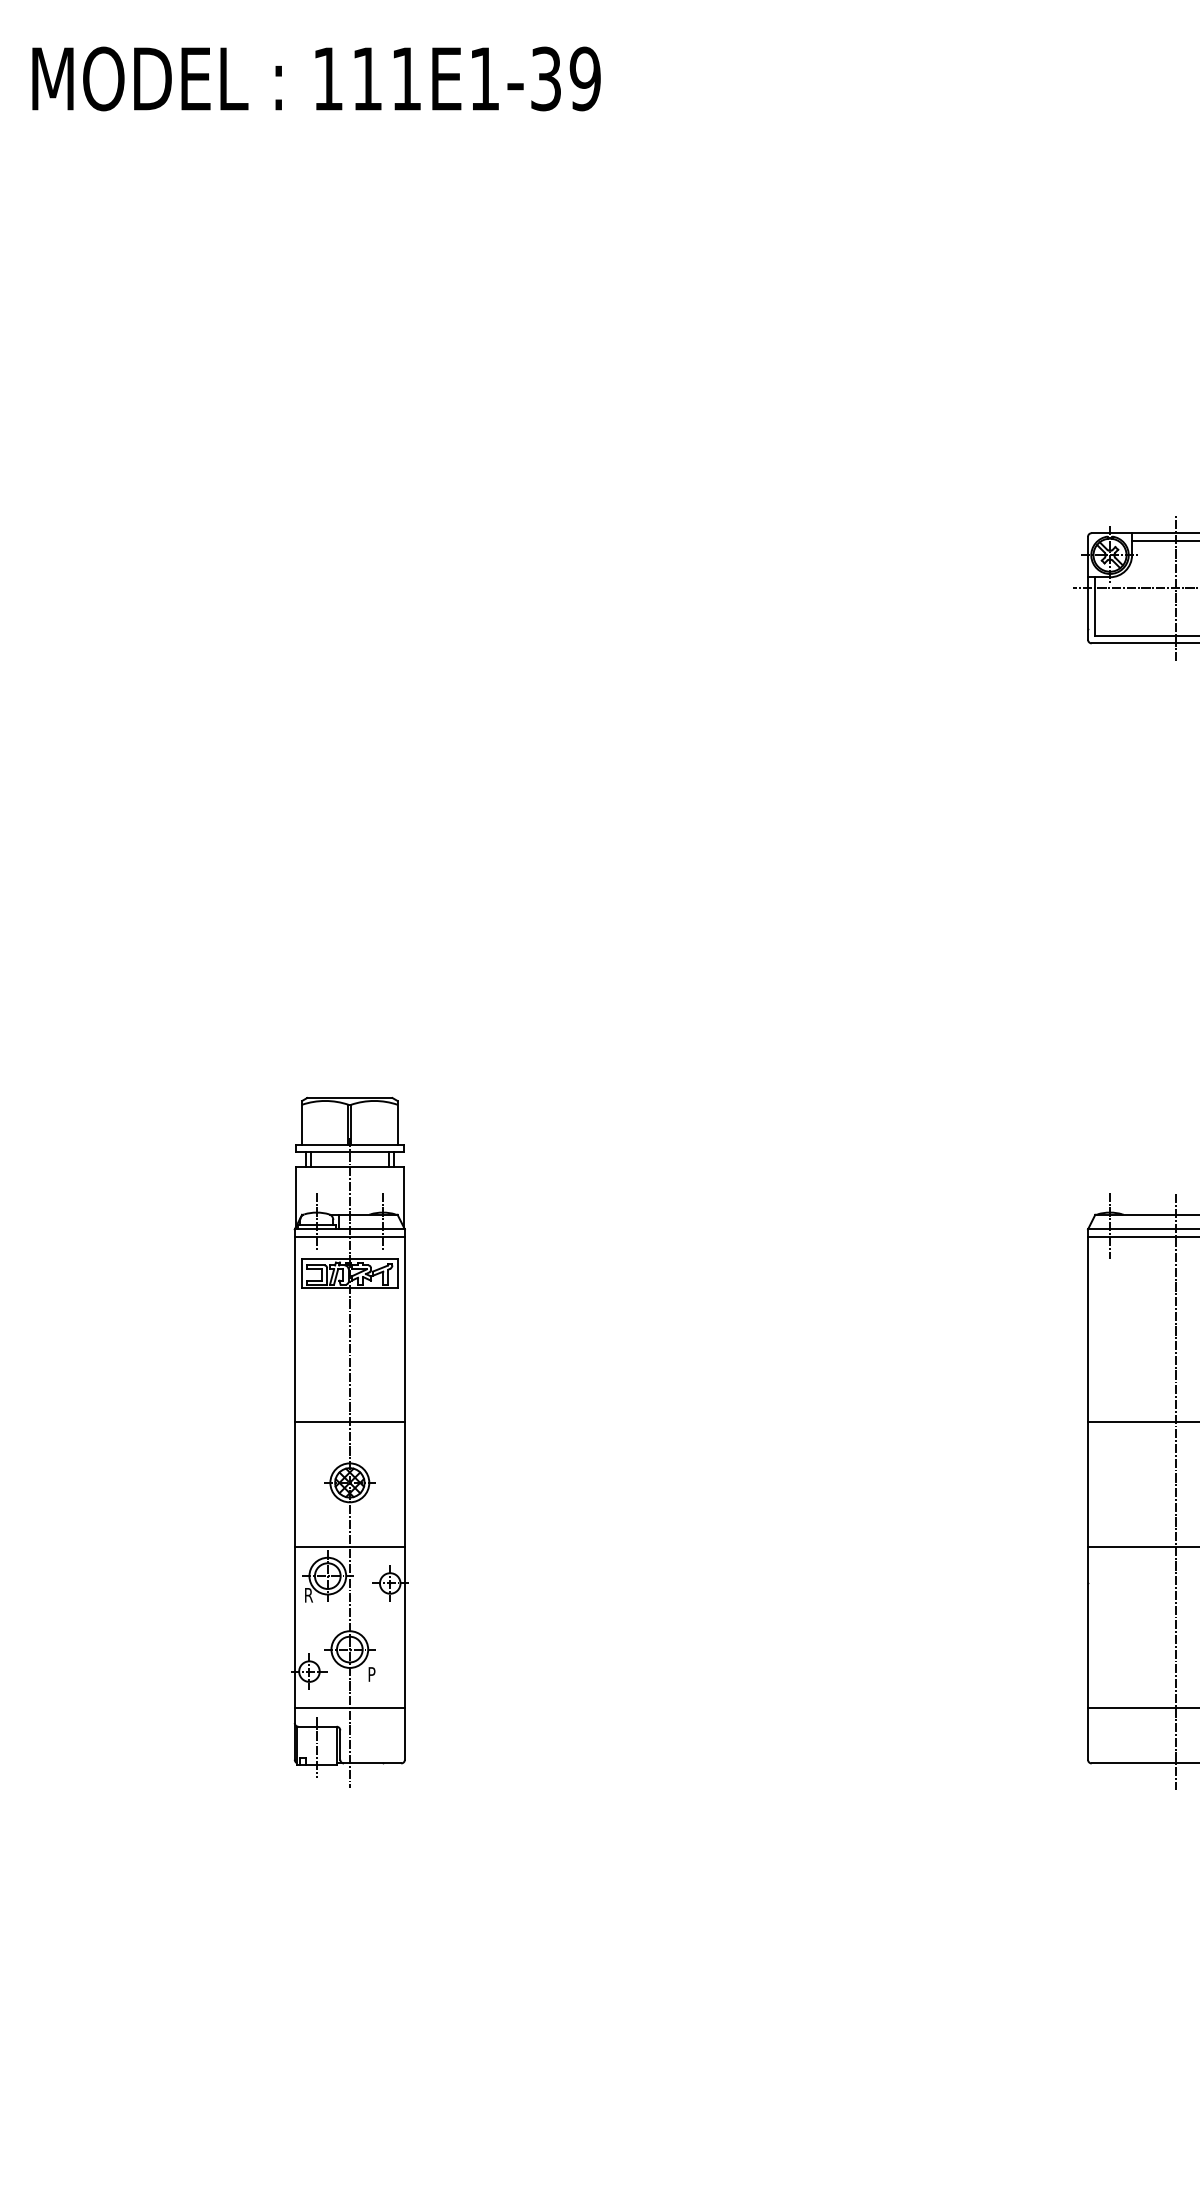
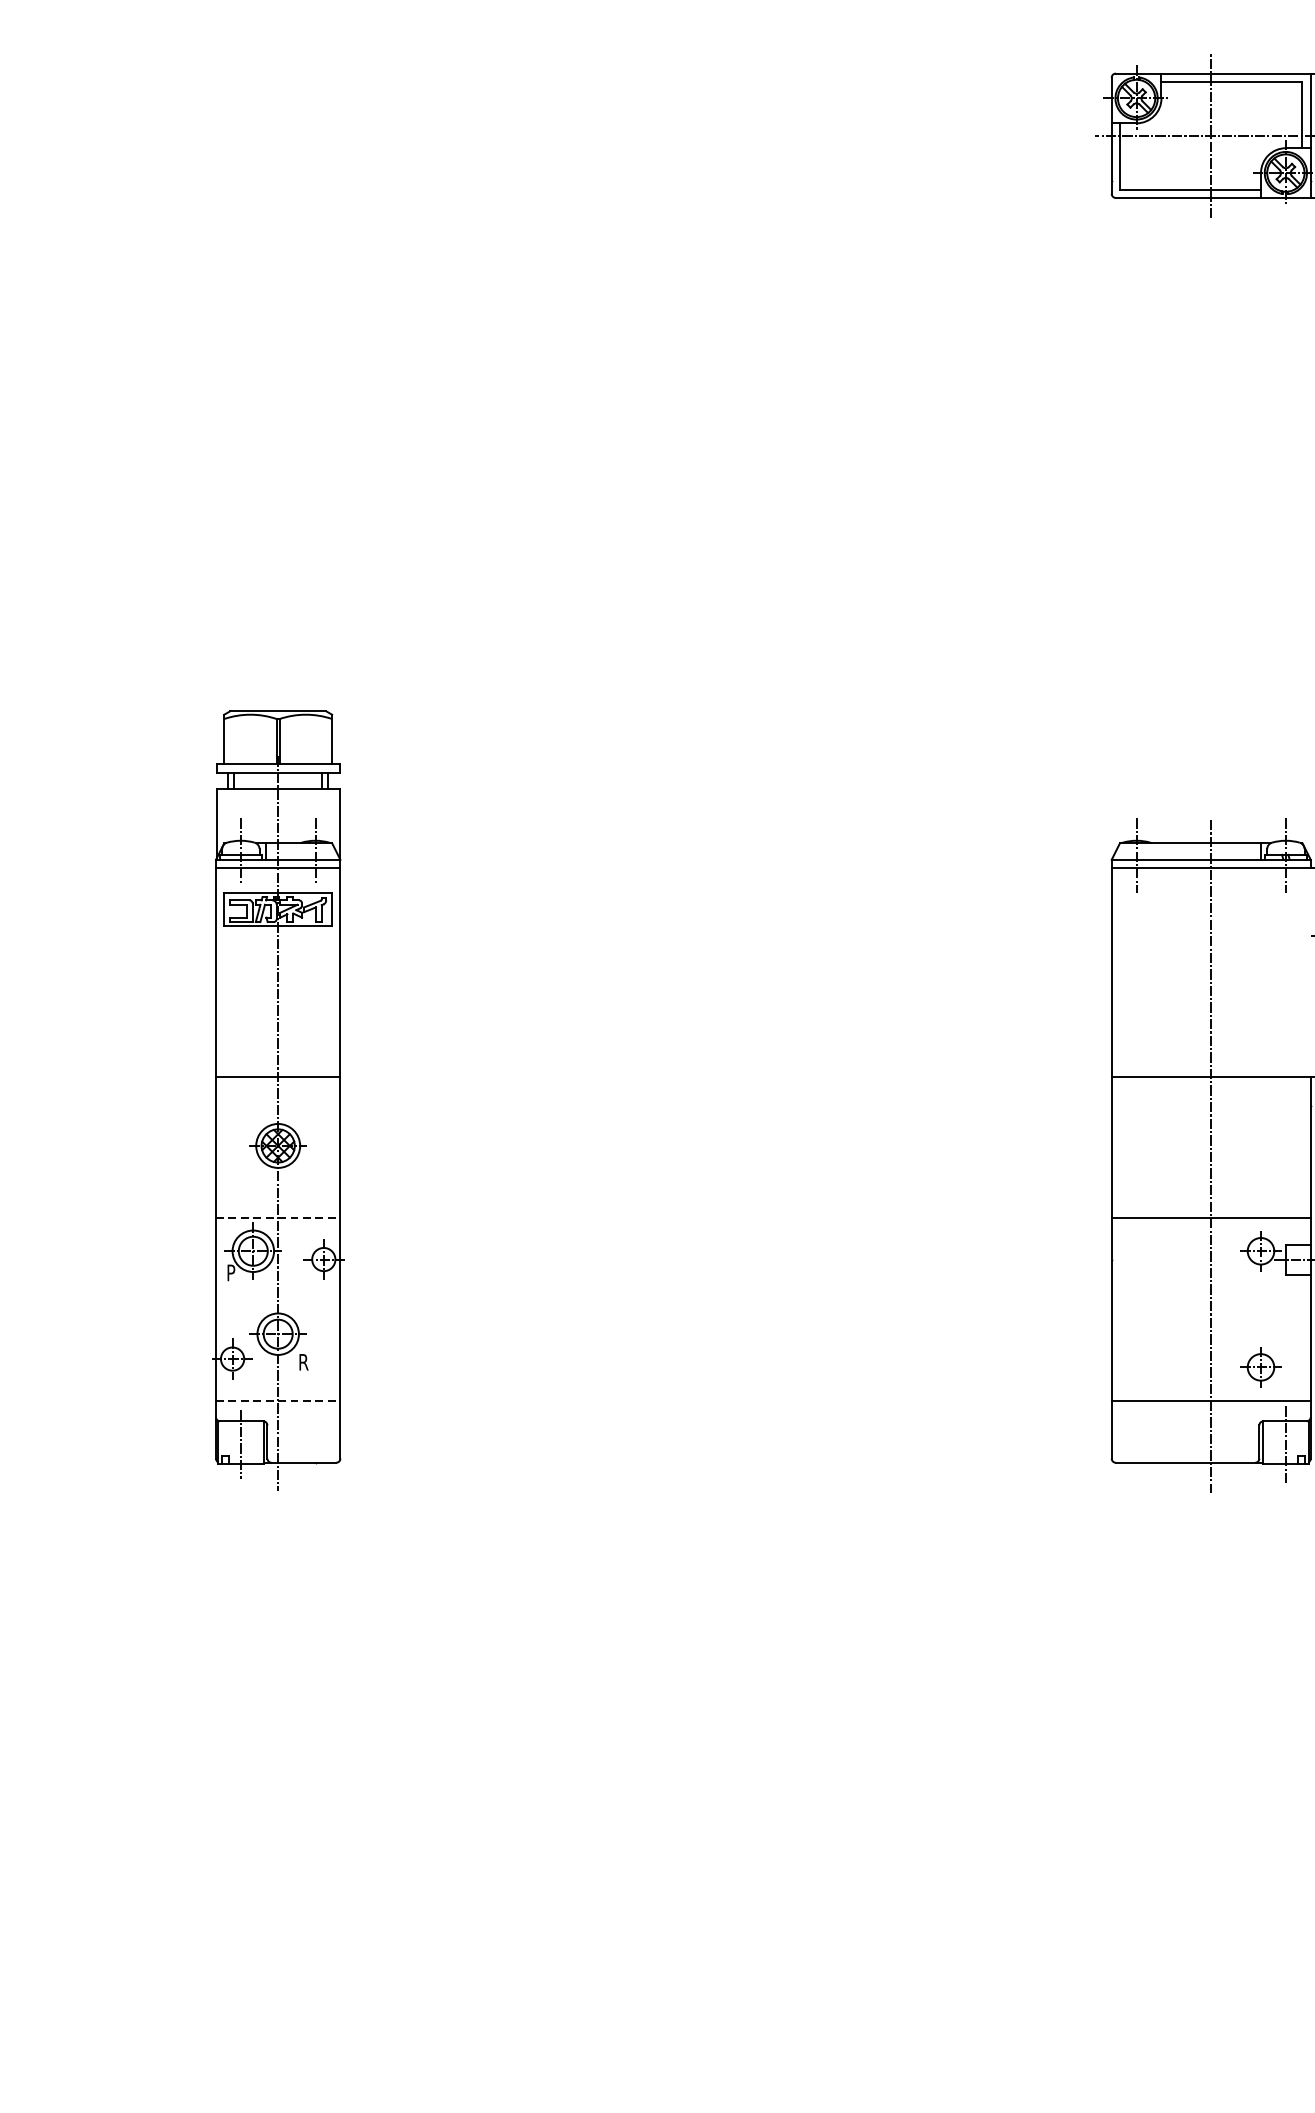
line: (350, 1546) -> (278, 1217), solid -> dashed
text: (309, 1598) -> (232, 1276), R -> P
text: (373, 1677) -> (304, 1365), P -> R
line: (350, 1708) -> (278, 1400), solid -> dashed

